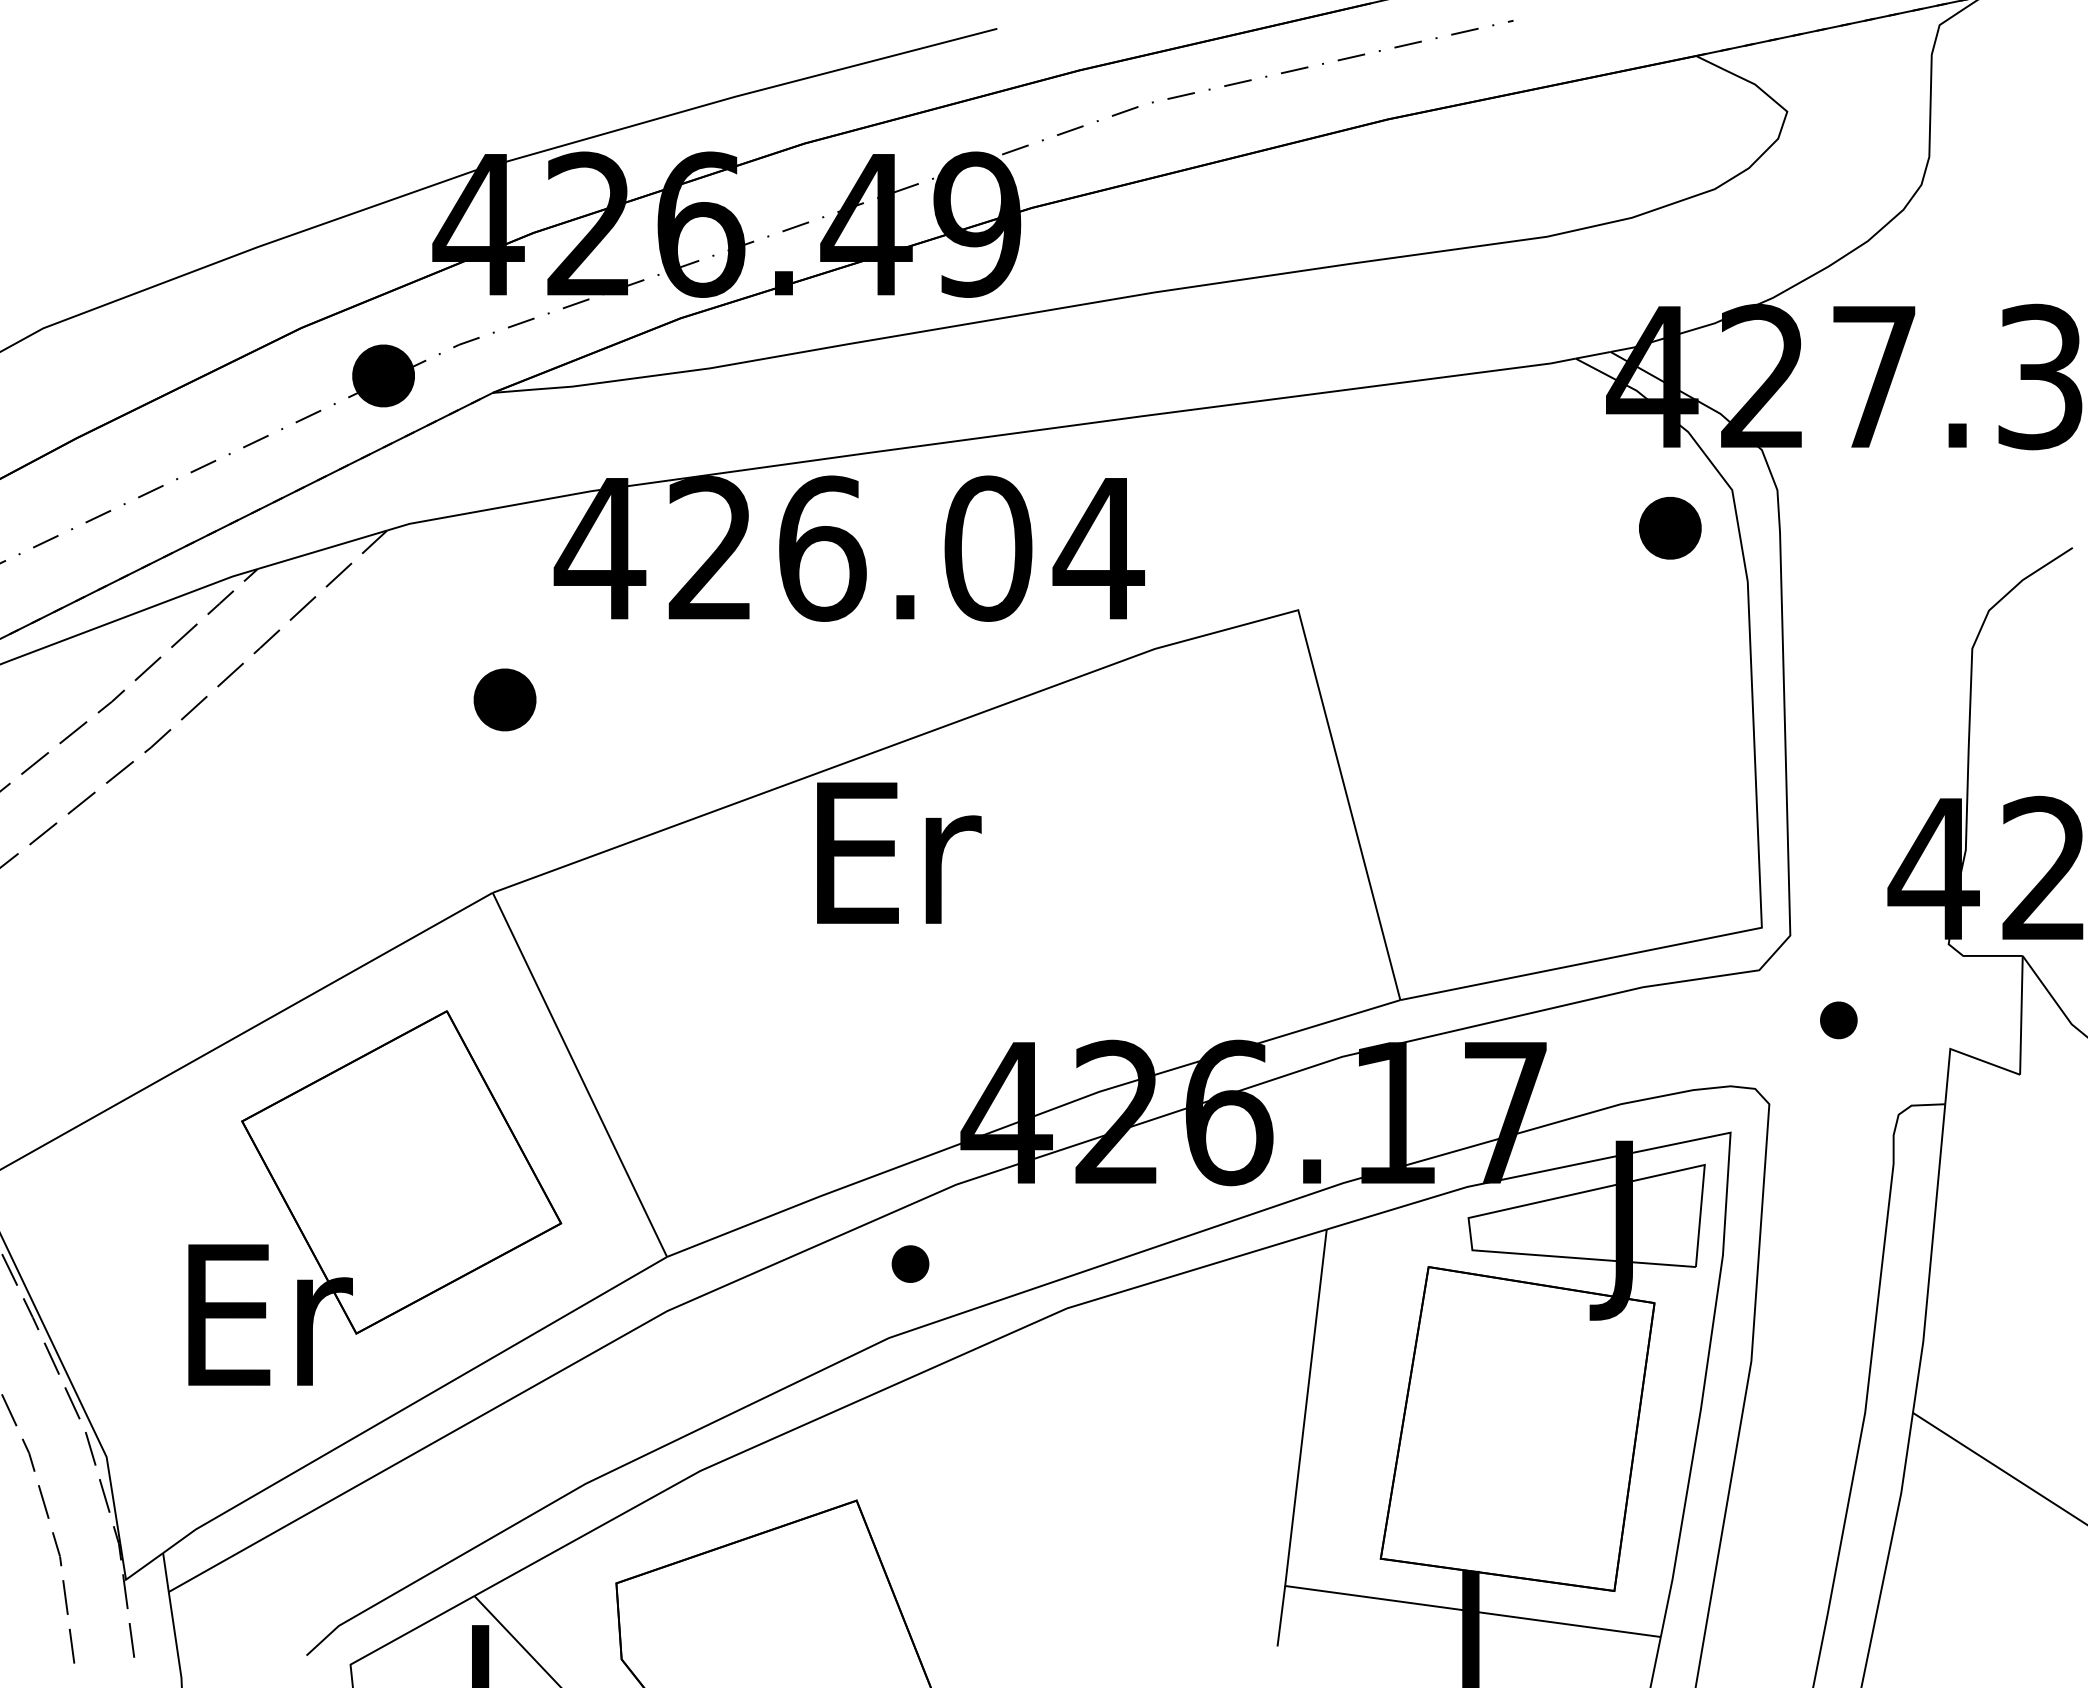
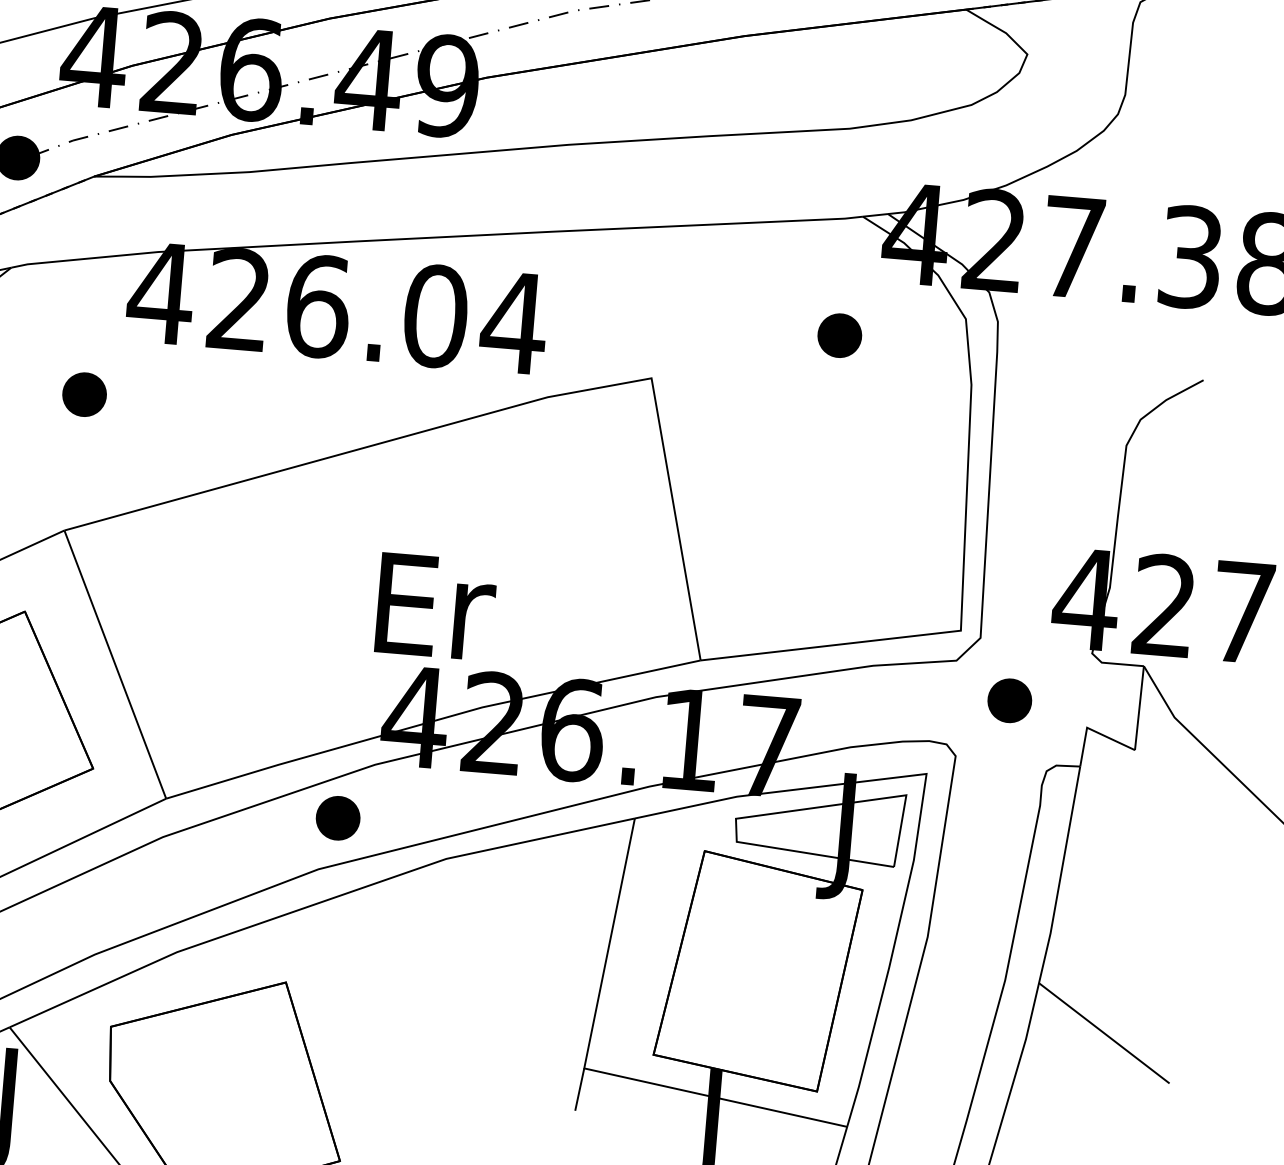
part: (1670, 528) -> (839, 335), moved
text: (899, 852) -> (436, 606), moved
part: (1838, 1020) -> (1009, 700), size x1.67
part: (910, 1263) -> (338, 817), size x1.67

